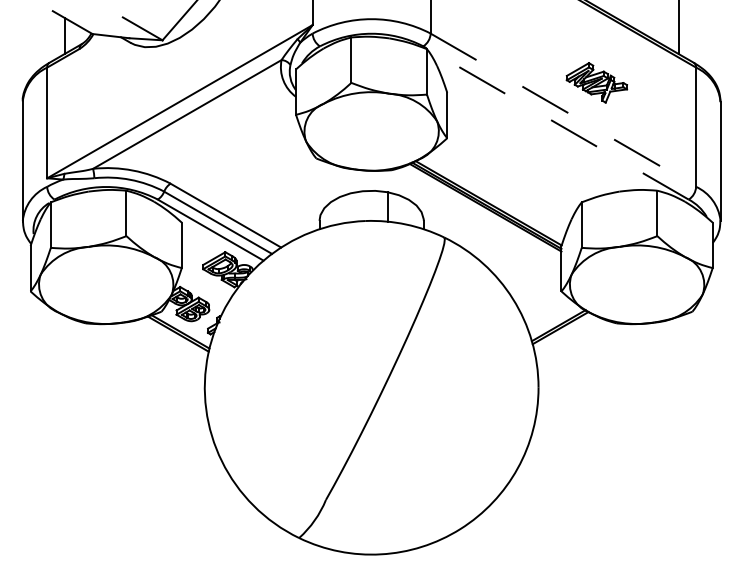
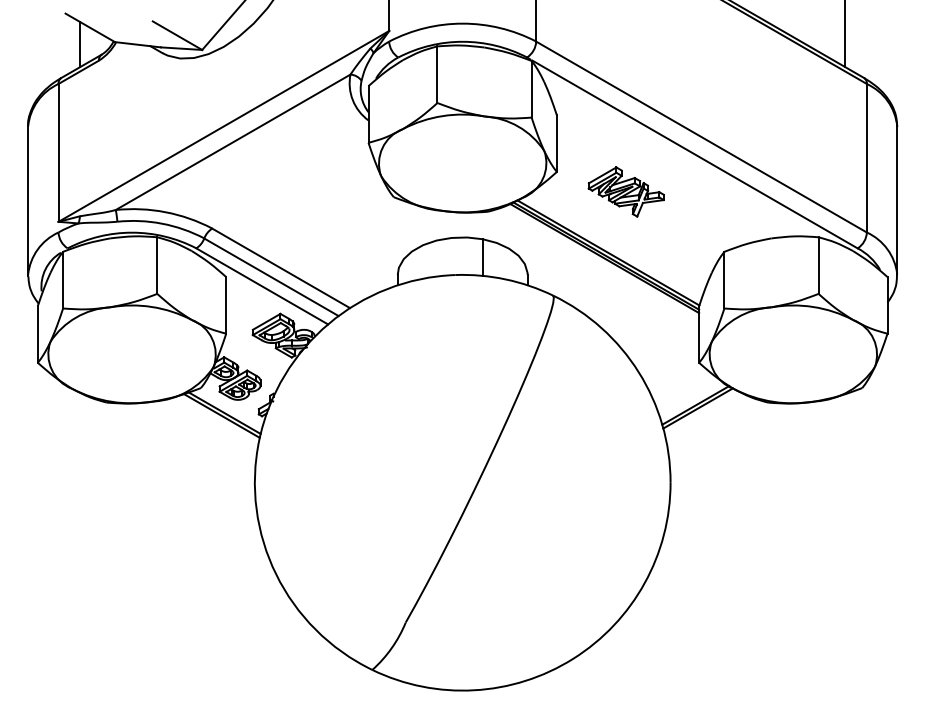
part: (596, 82) -> (625, 191), moved
line: (563, 110) -> (701, 137), dashed -> solid
line: (558, 124) -> (695, 154), dashed -> solid

